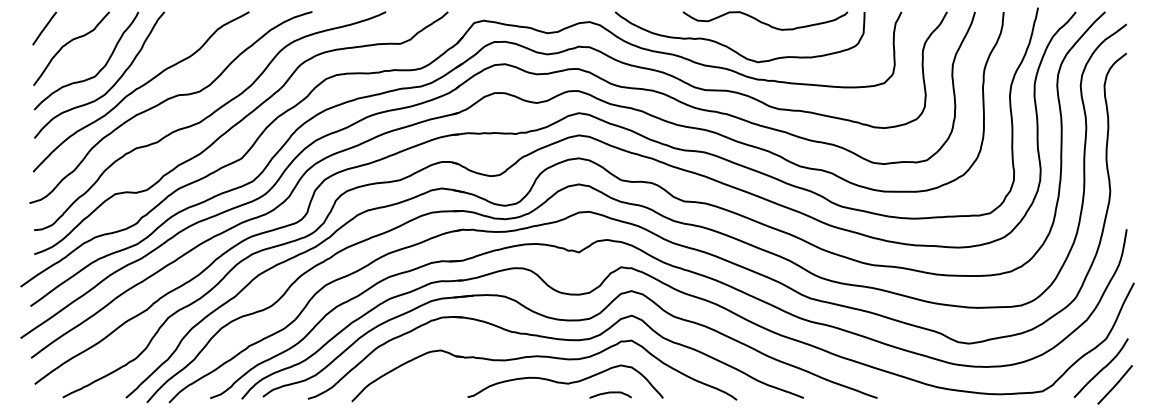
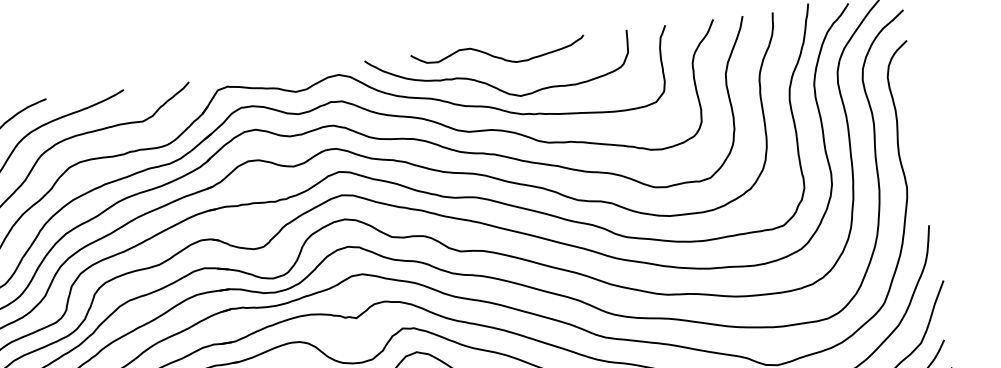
curve: (765, 22) -> (498, 56), moved

